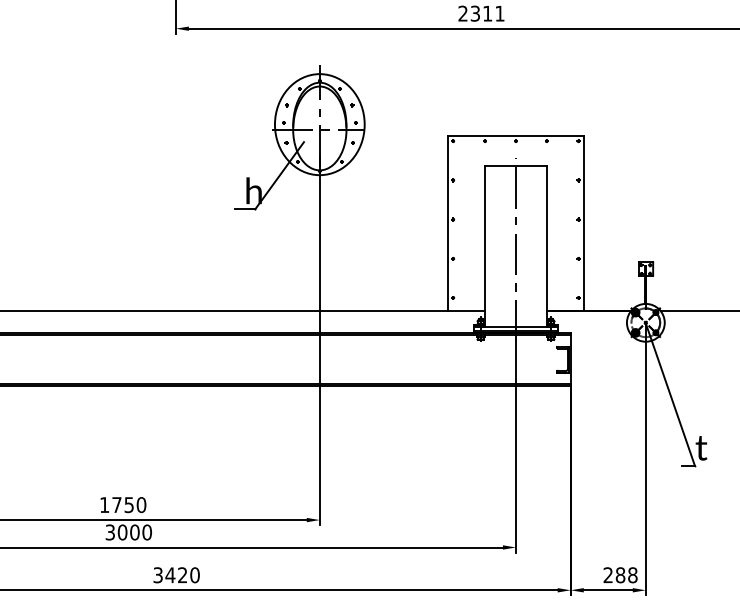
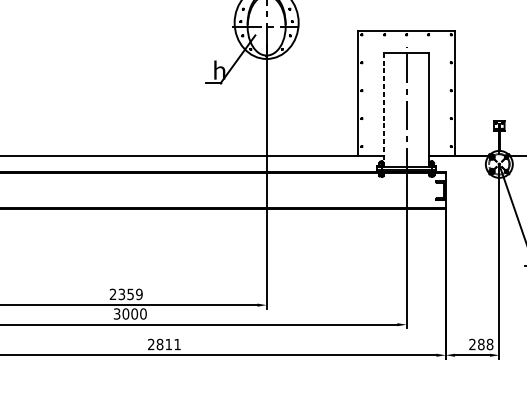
line: (484, 247) -> (384, 110), solid -> dashed
text: (123, 505) -> (126, 294), 1750 -> 2359
text: (176, 575) -> (164, 344), 3420 -> 2811

